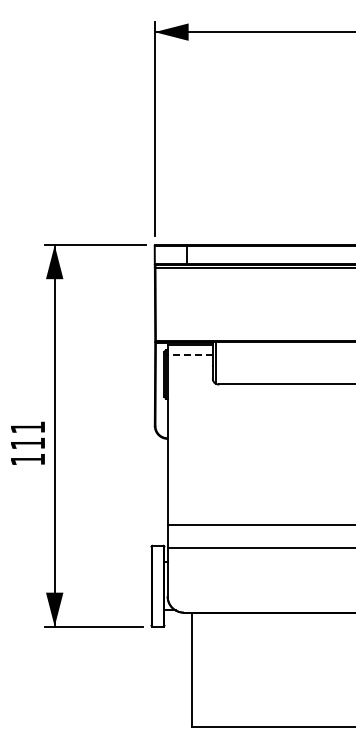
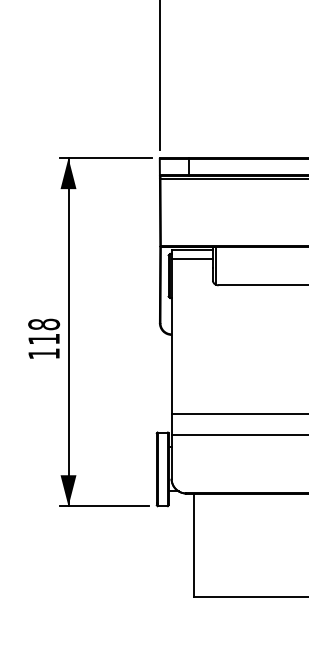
line: (190, 355) -> (192, 258), dashed -> solid
text: (27, 427) -> (43, 324), 111 -> 118

